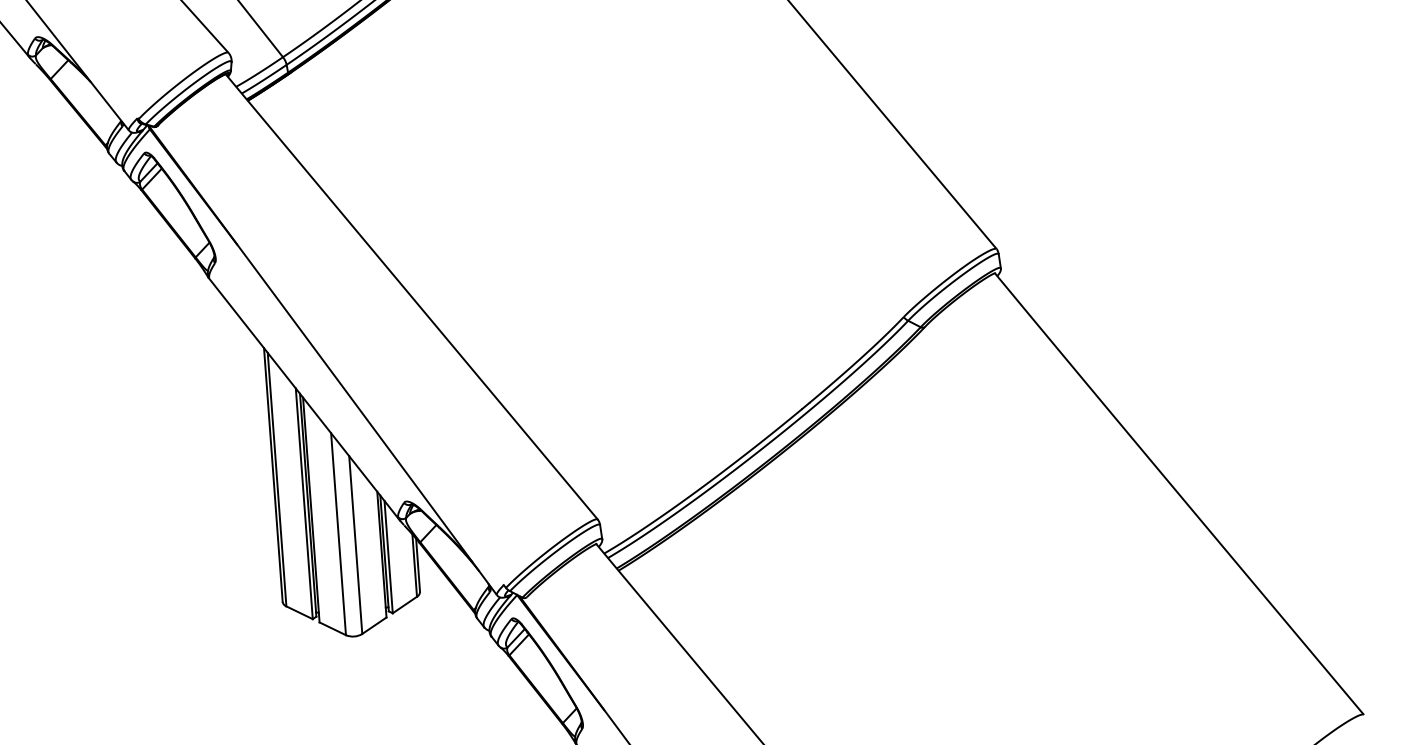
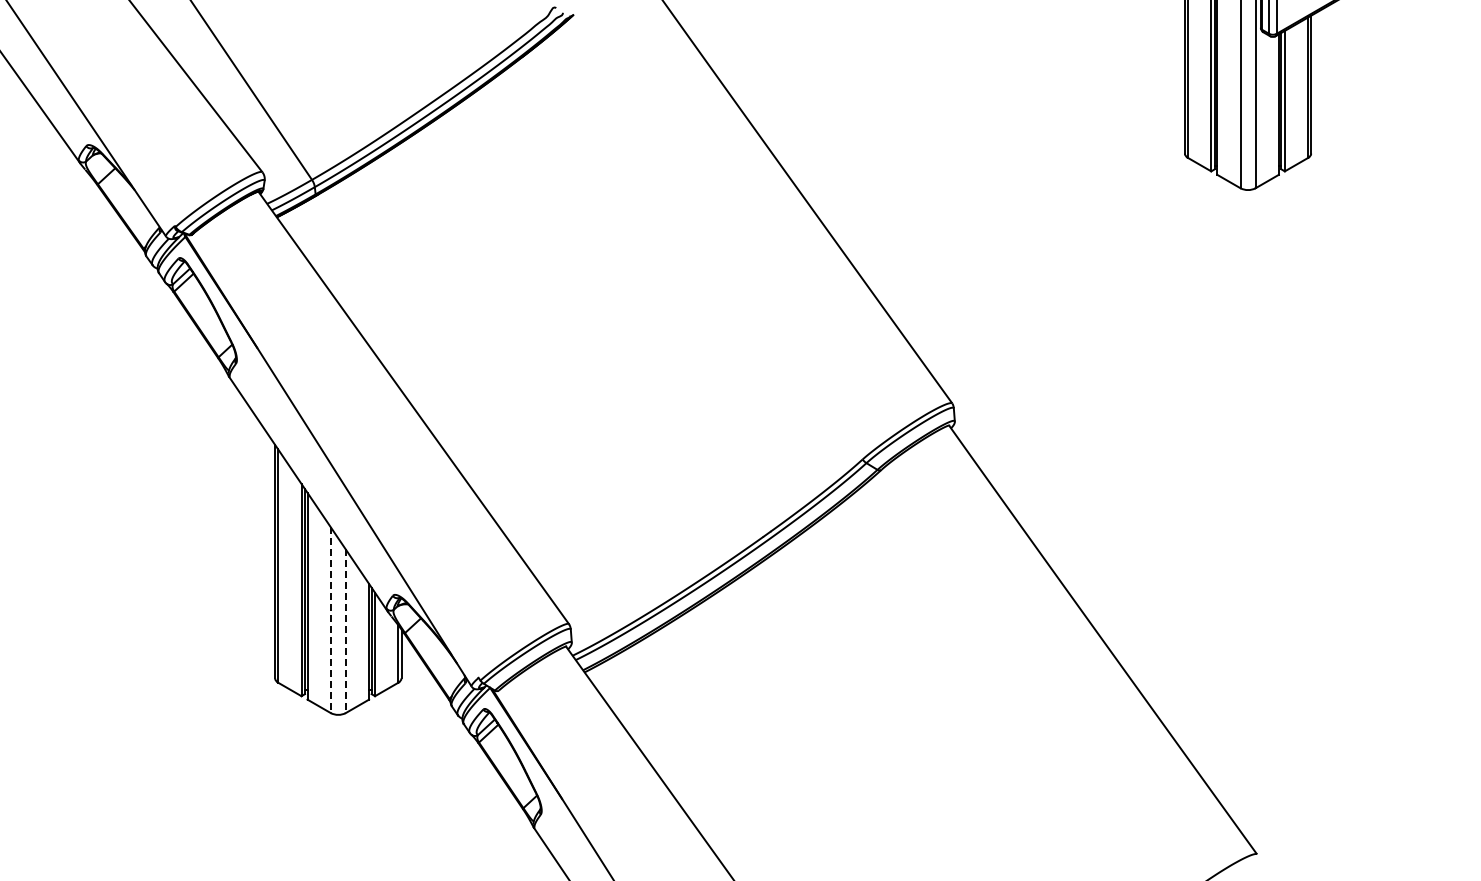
line: (338, 534) -> (330, 620), solid -> dashed
line: (355, 545) -> (345, 631), solid -> dashed

